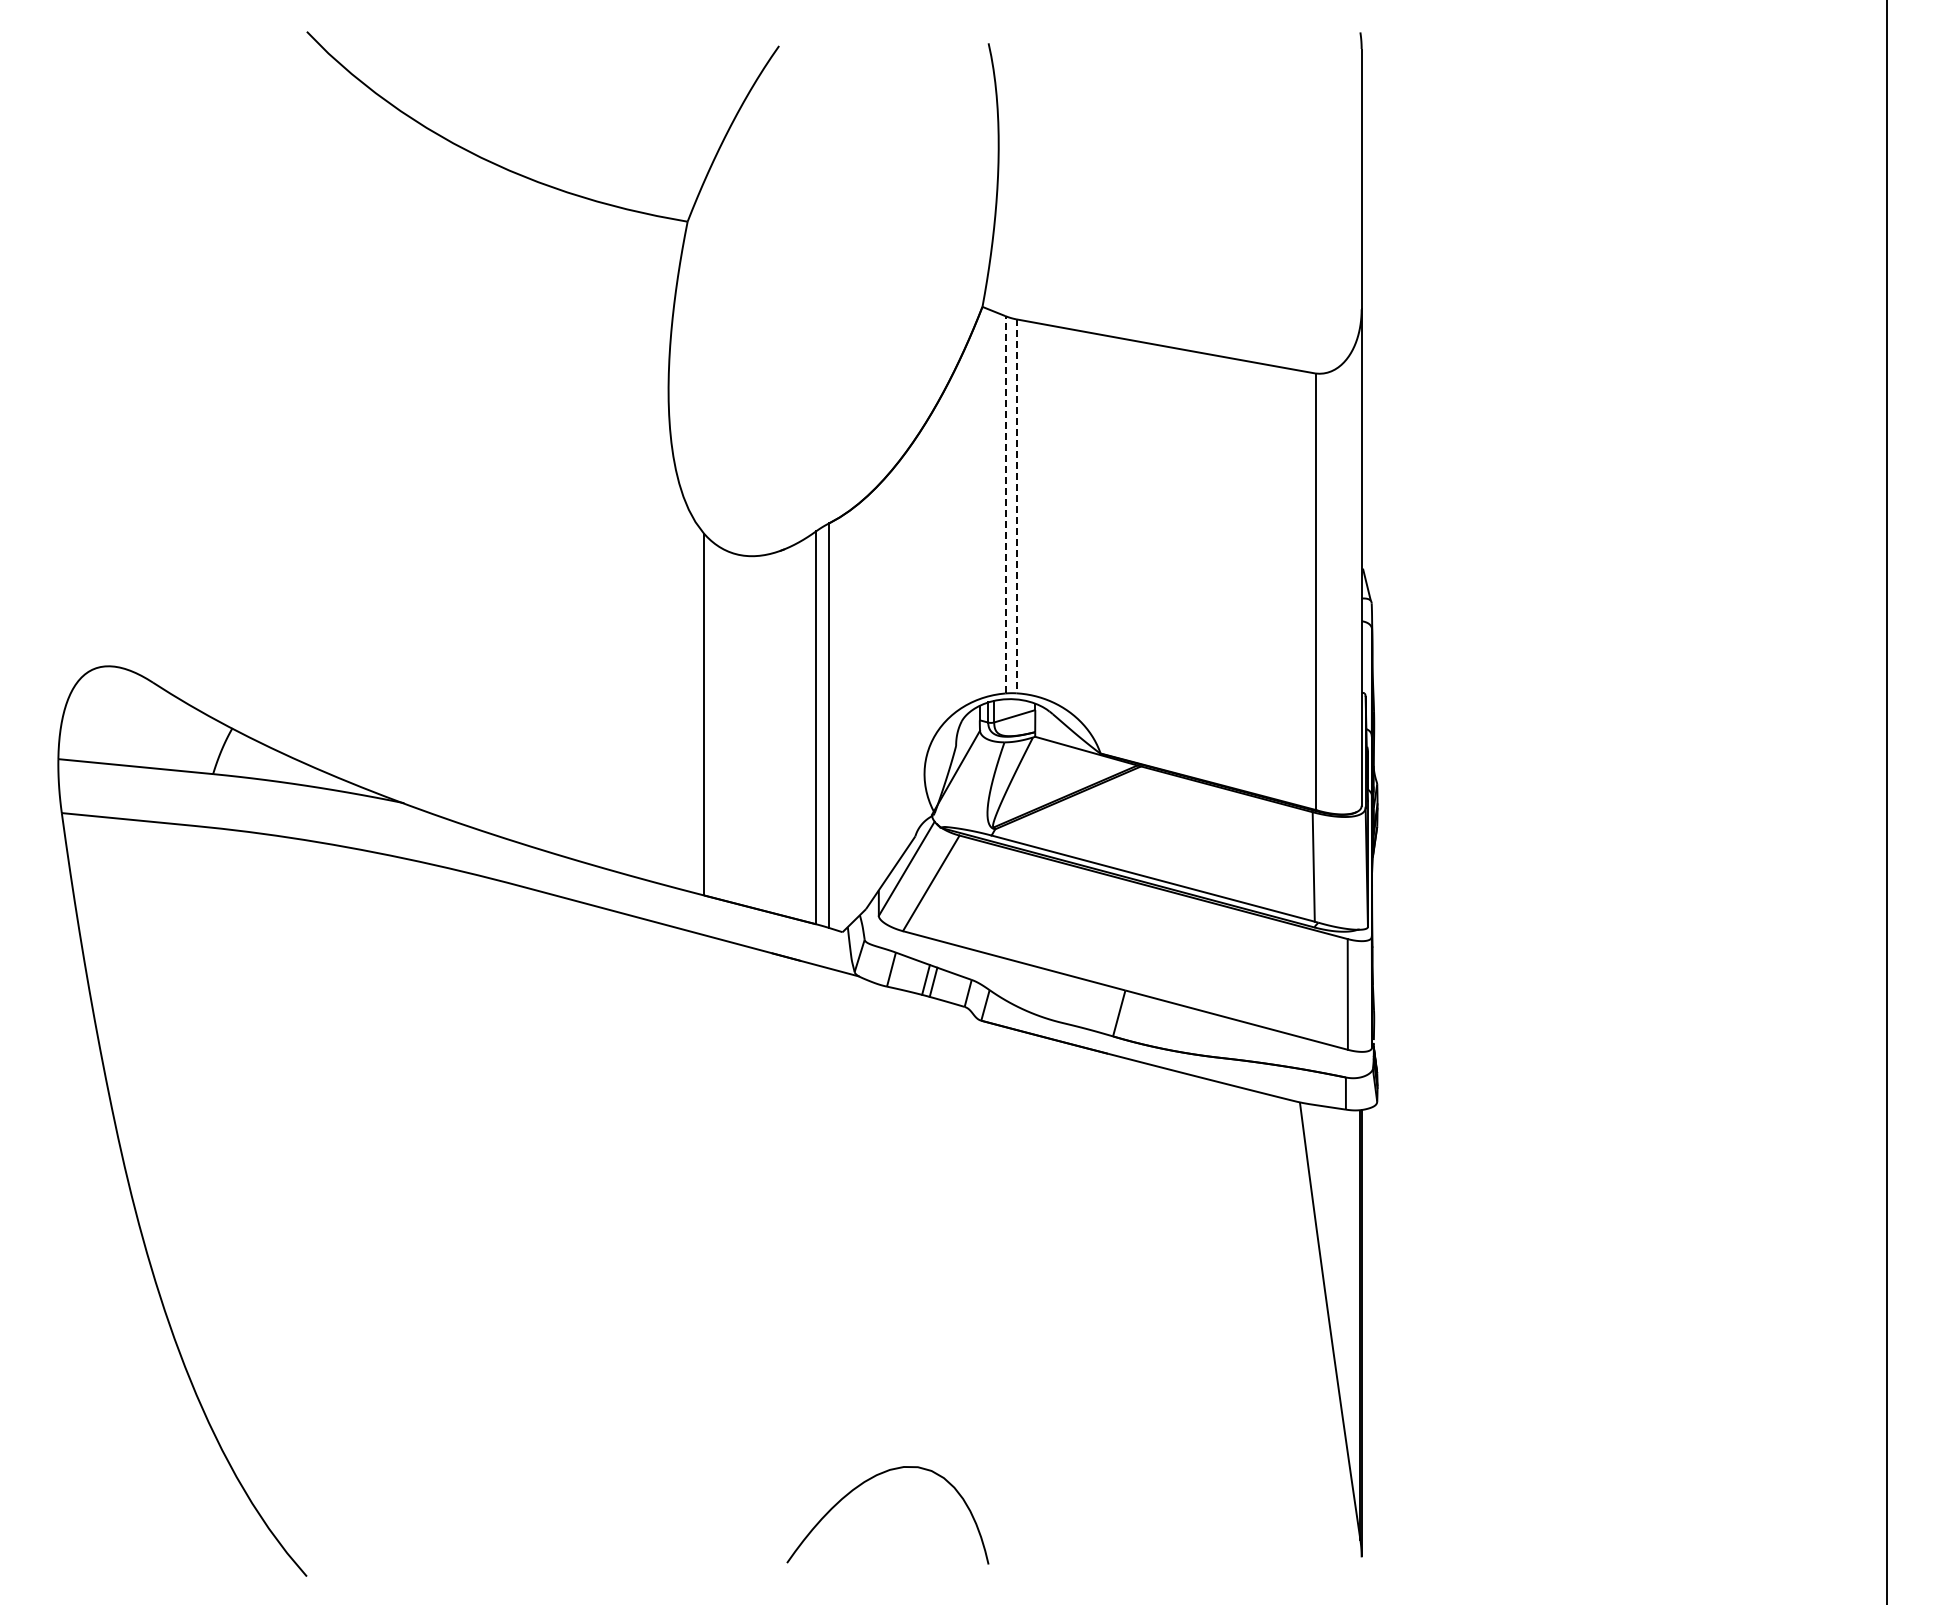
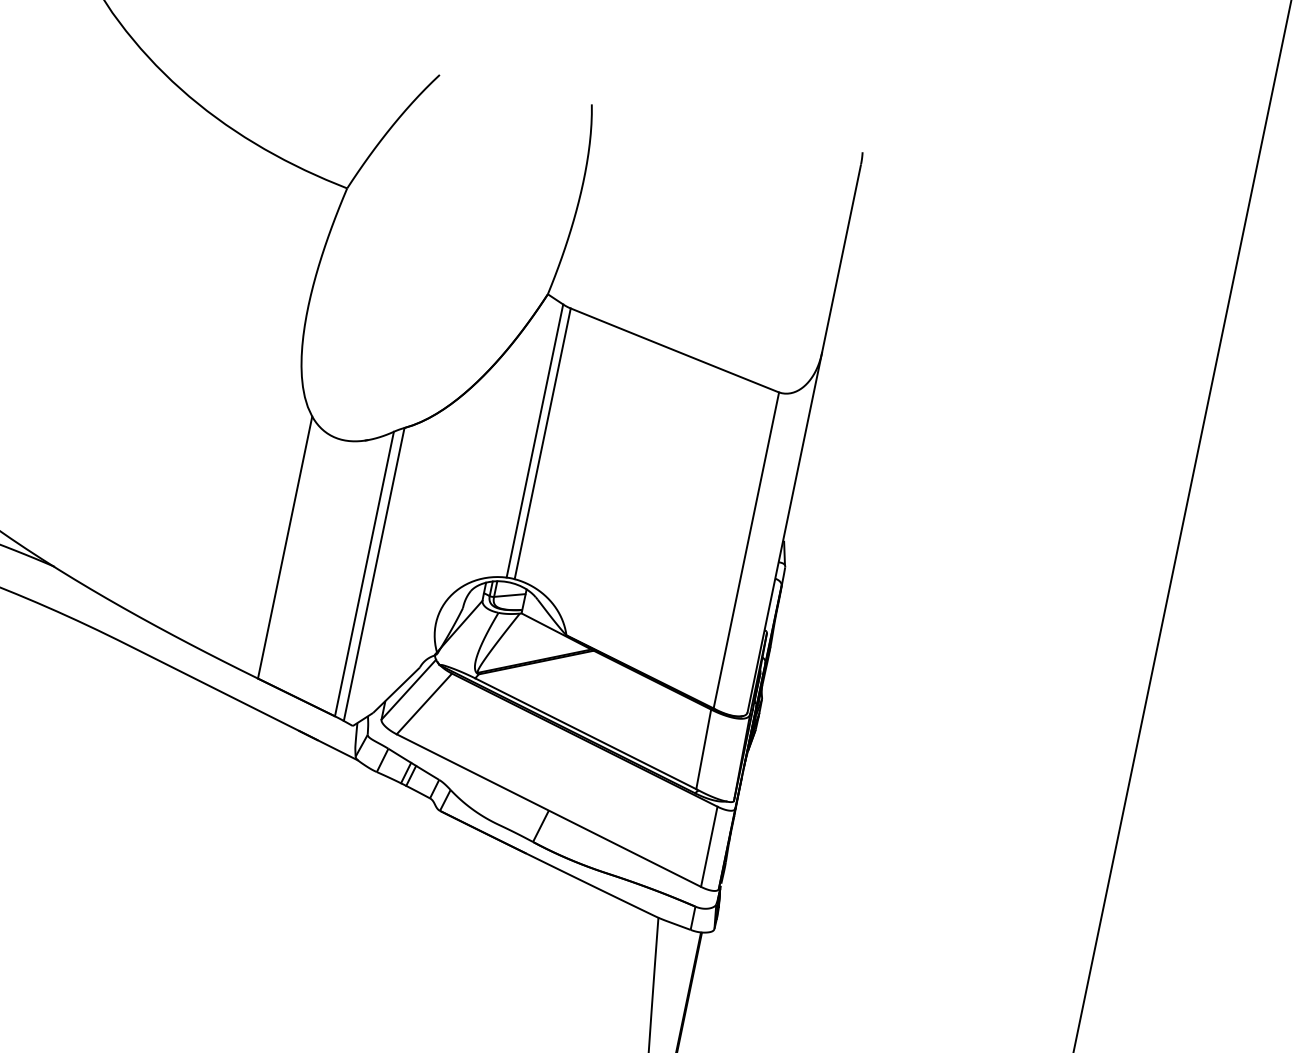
line: (1005, 504) -> (534, 440), dashed -> solid
line: (1016, 506) -> (542, 443), dashed -> solid

